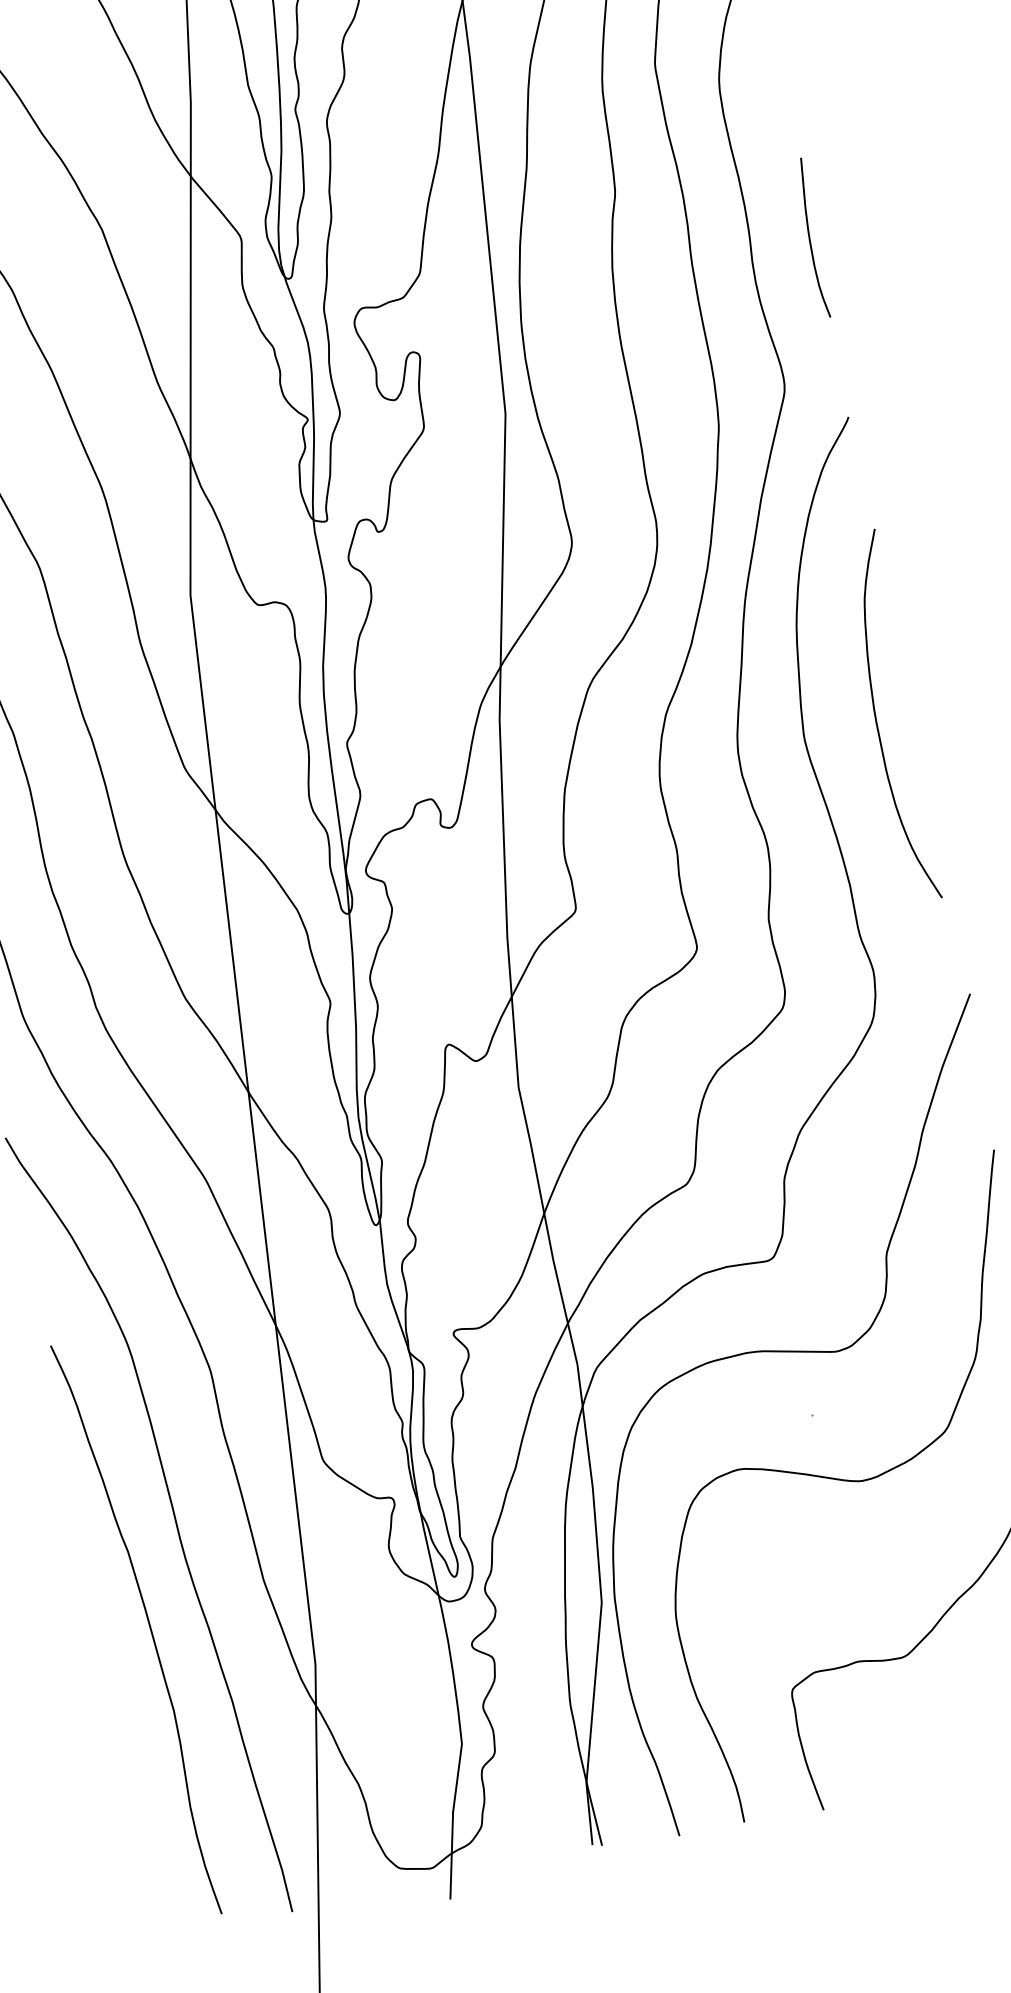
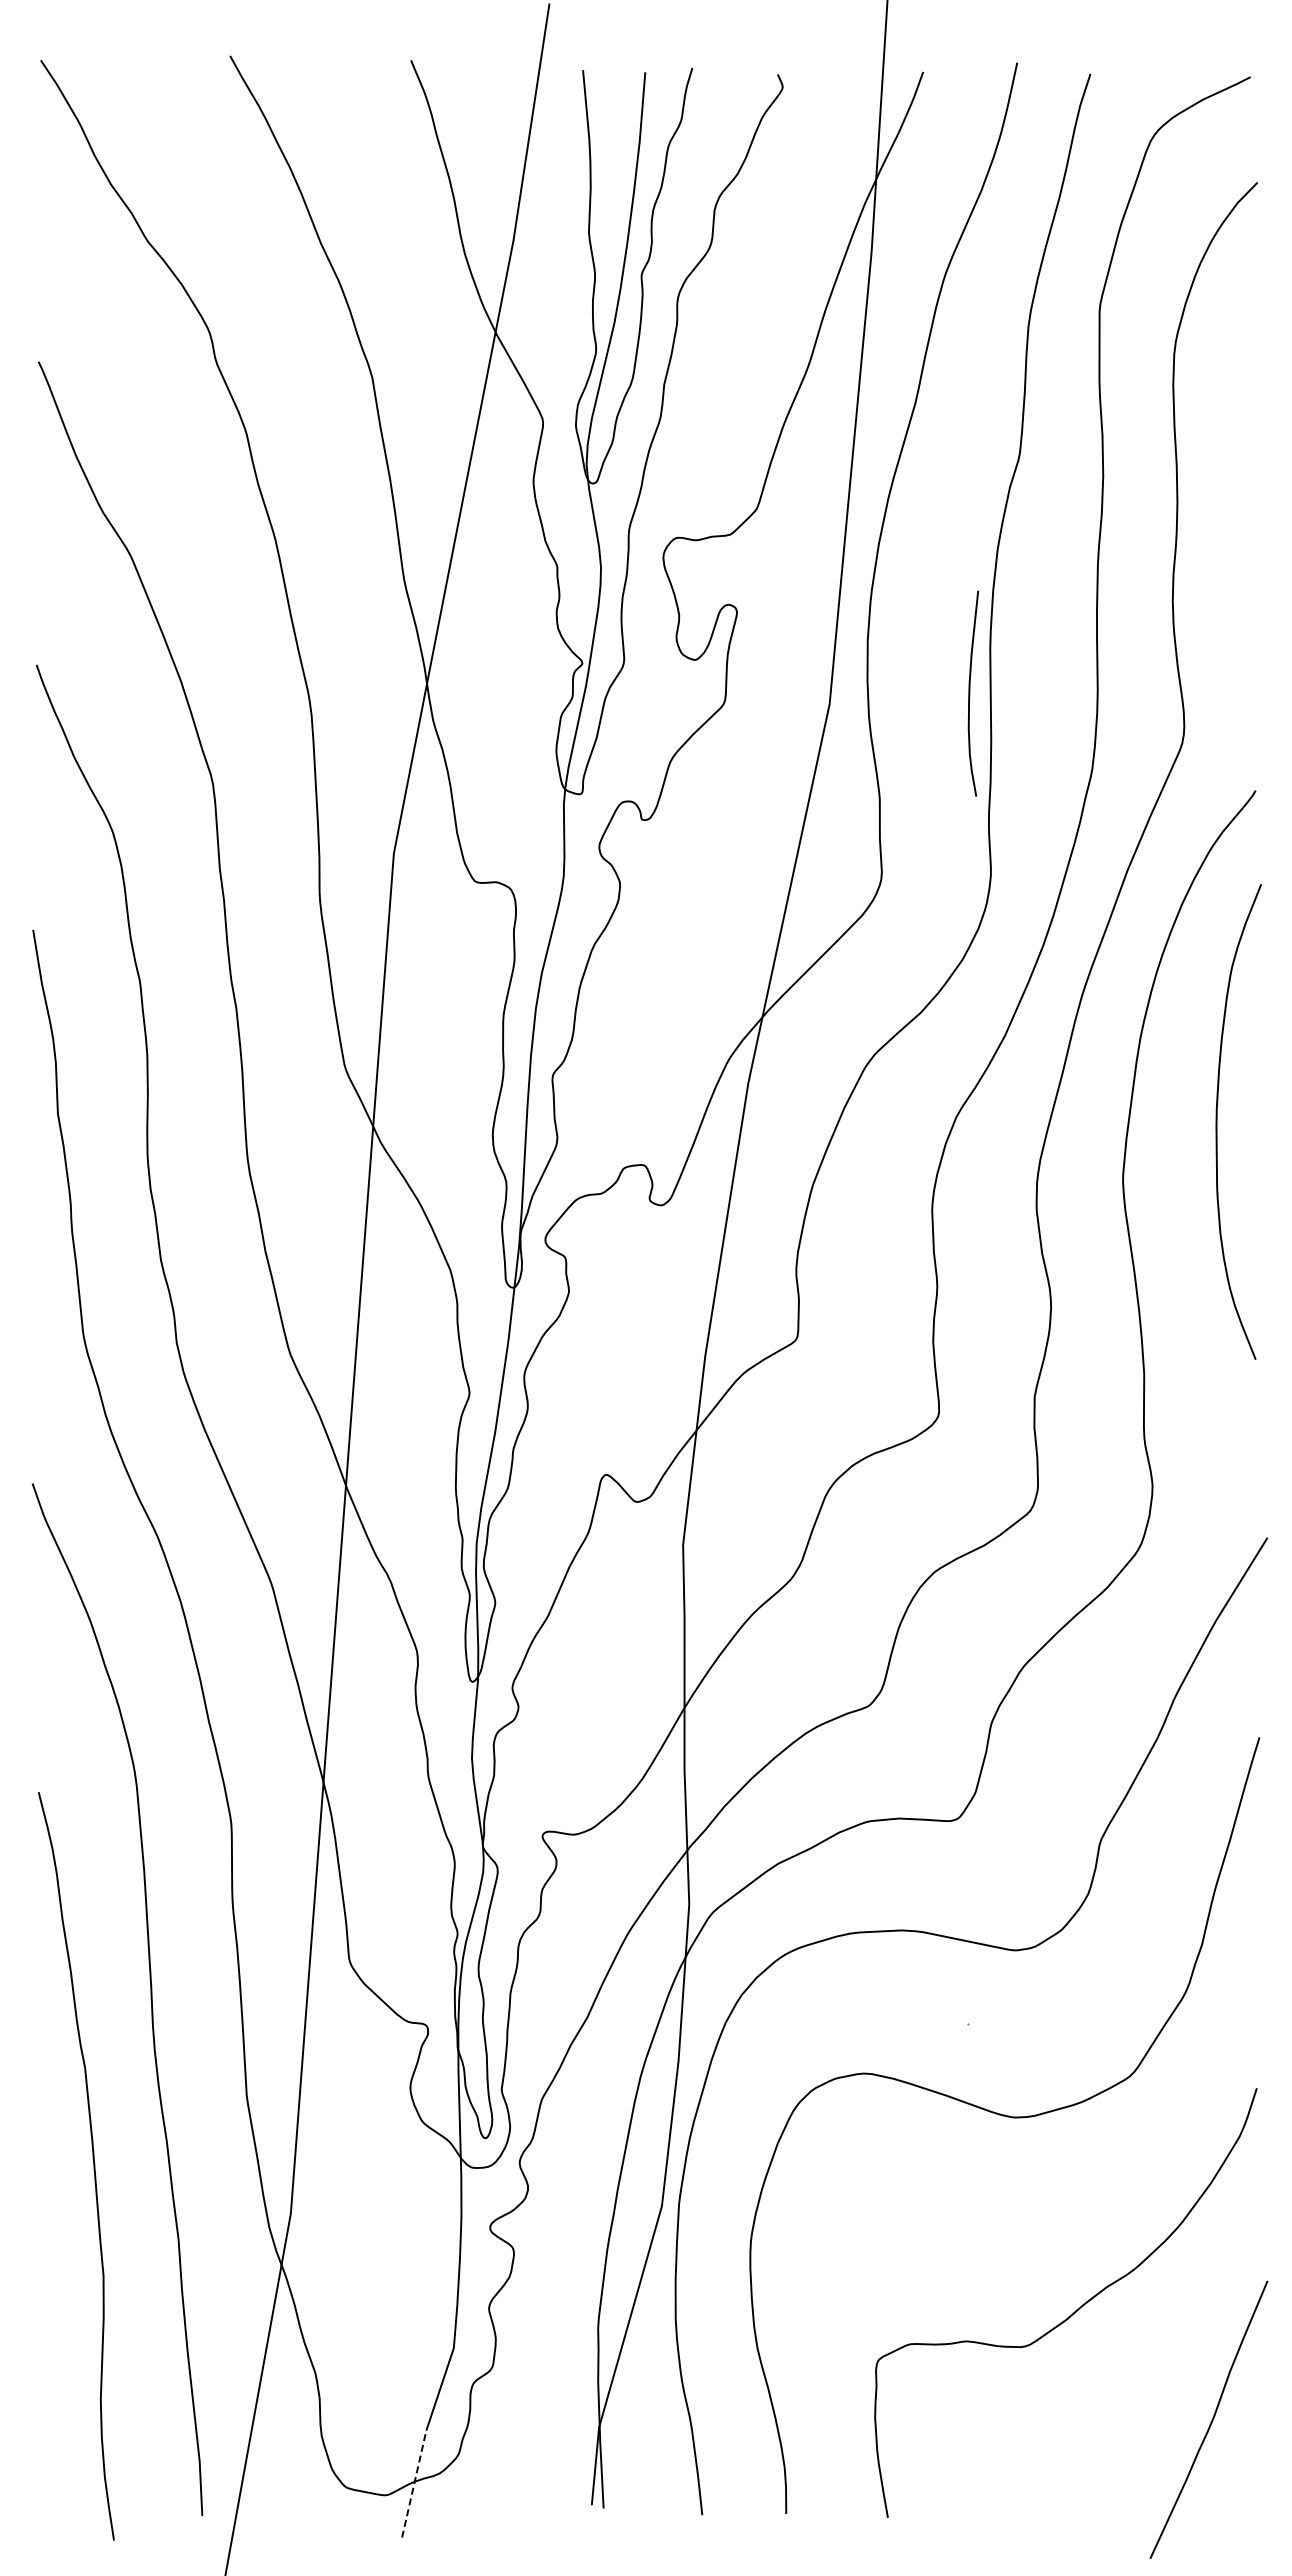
curve: (810, 238) -> (970, 693), moved
curve: (876, 719) -> (1217, 1121), moved
curve: (149, 1627) -> (93, 2166), moved
line: (452, 1855) -> (414, 2484), solid -> dashed

